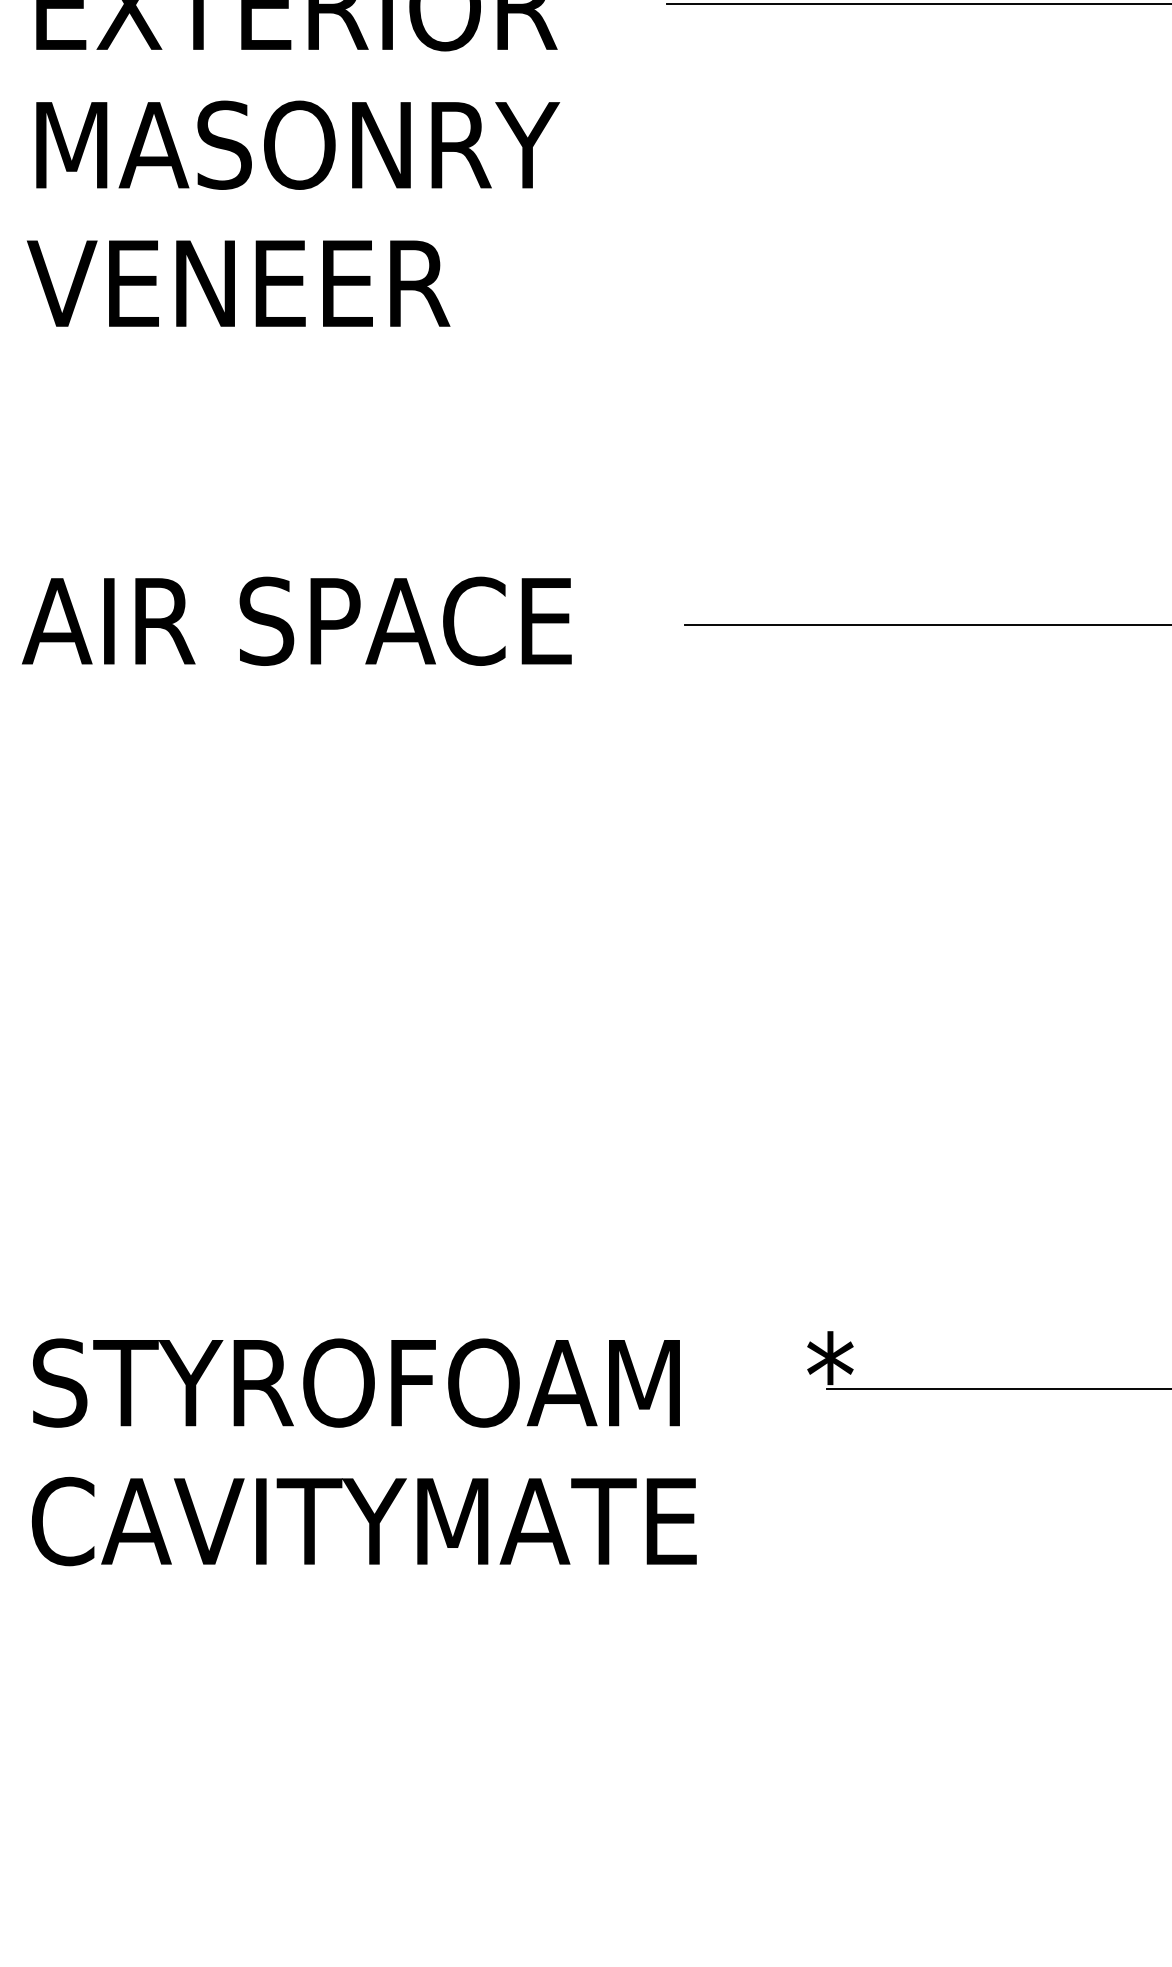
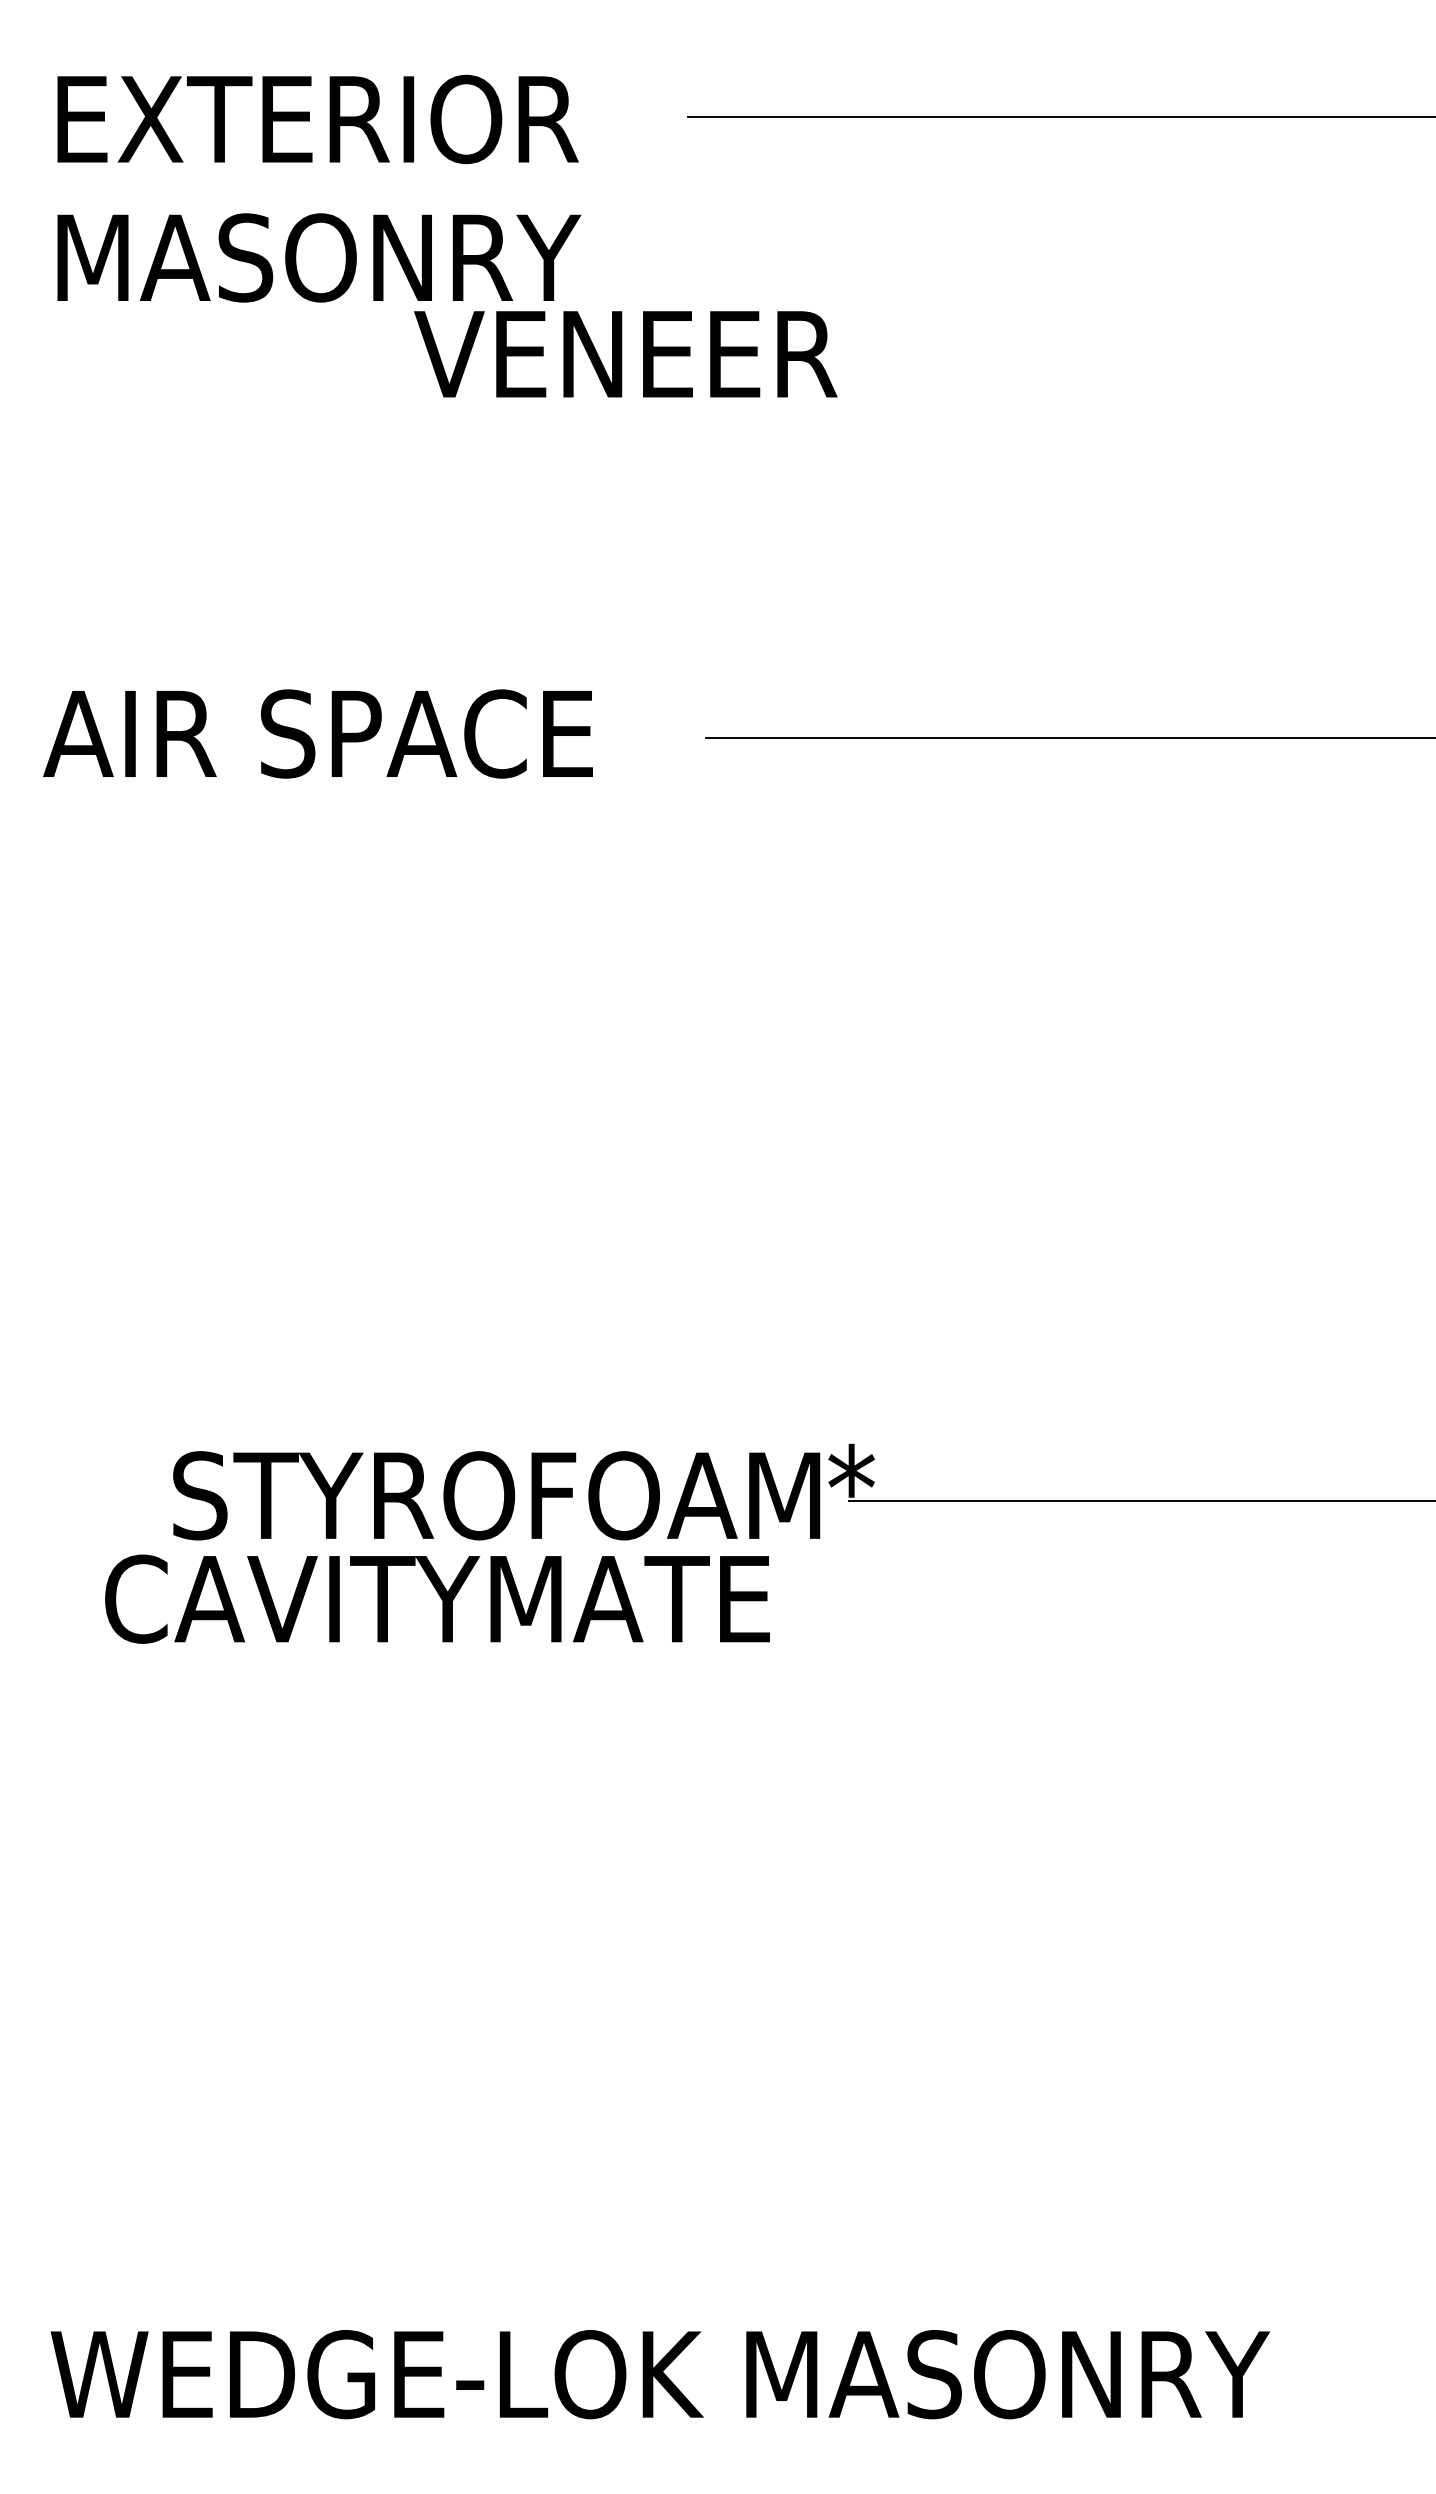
text: (238, 283) -> (625, 354), moved
text: (356, 1382) -> (496, 1495), moved
text: (364, 1520) -> (437, 1598), moved

